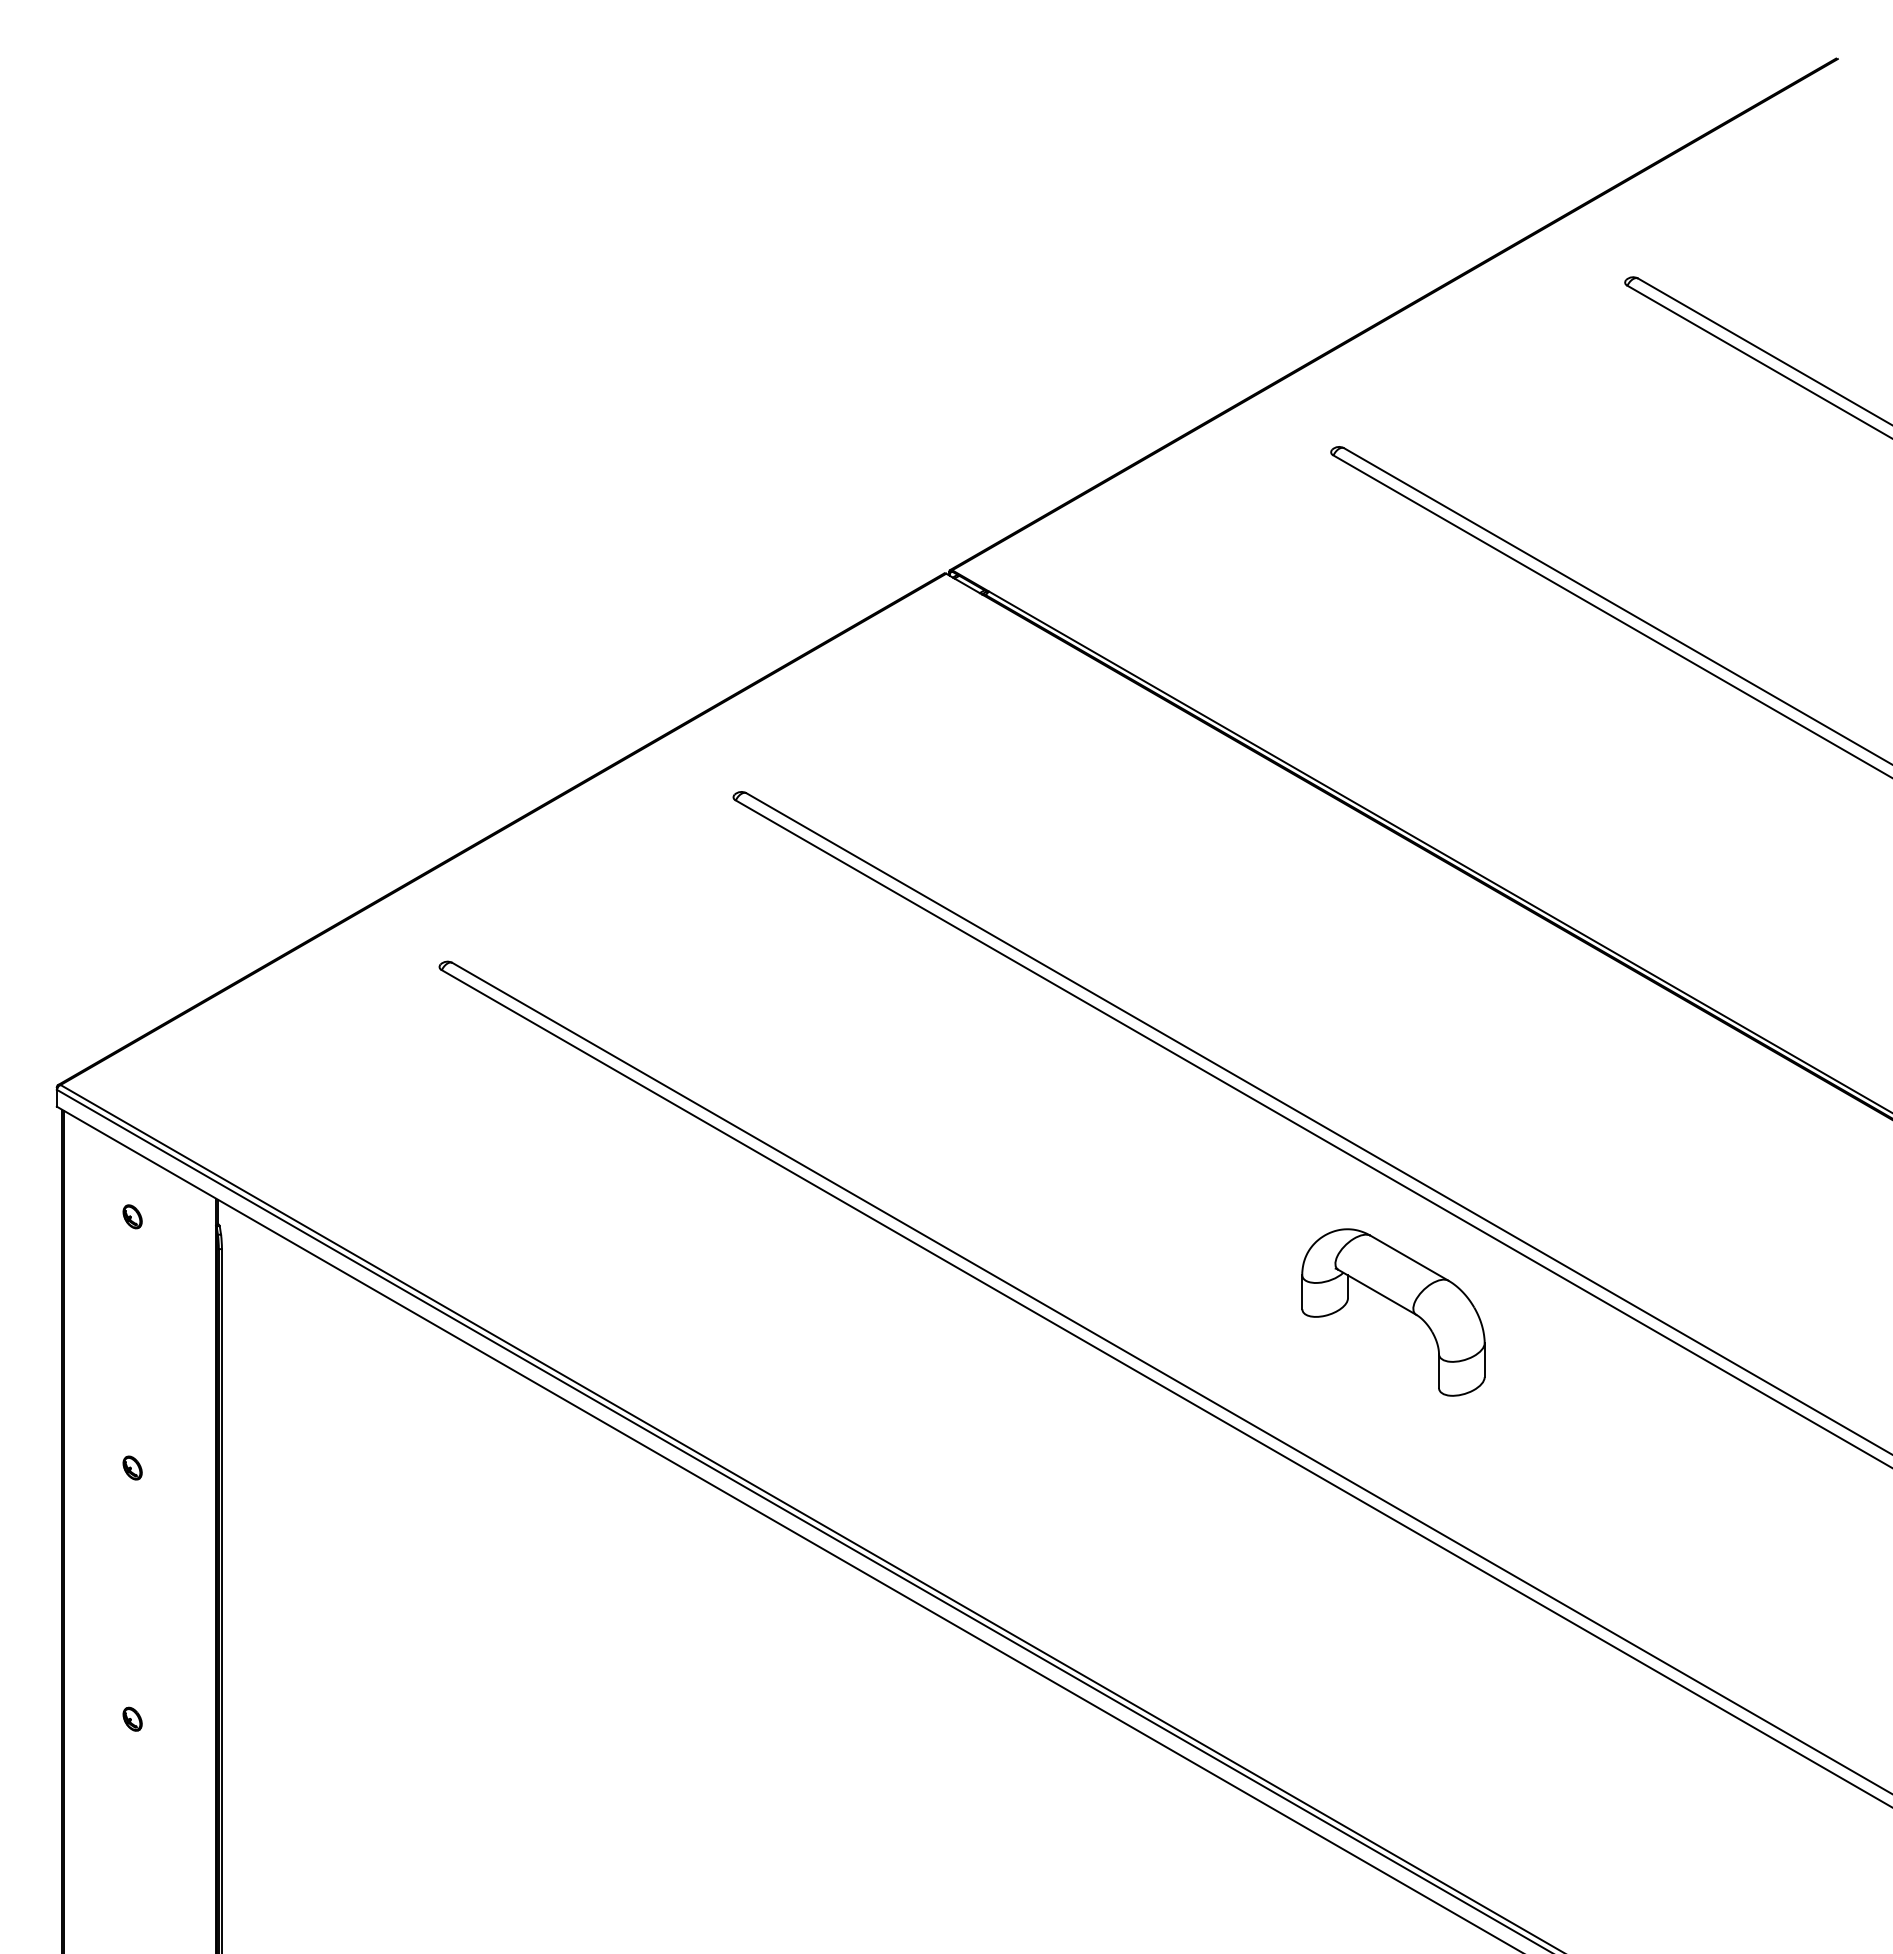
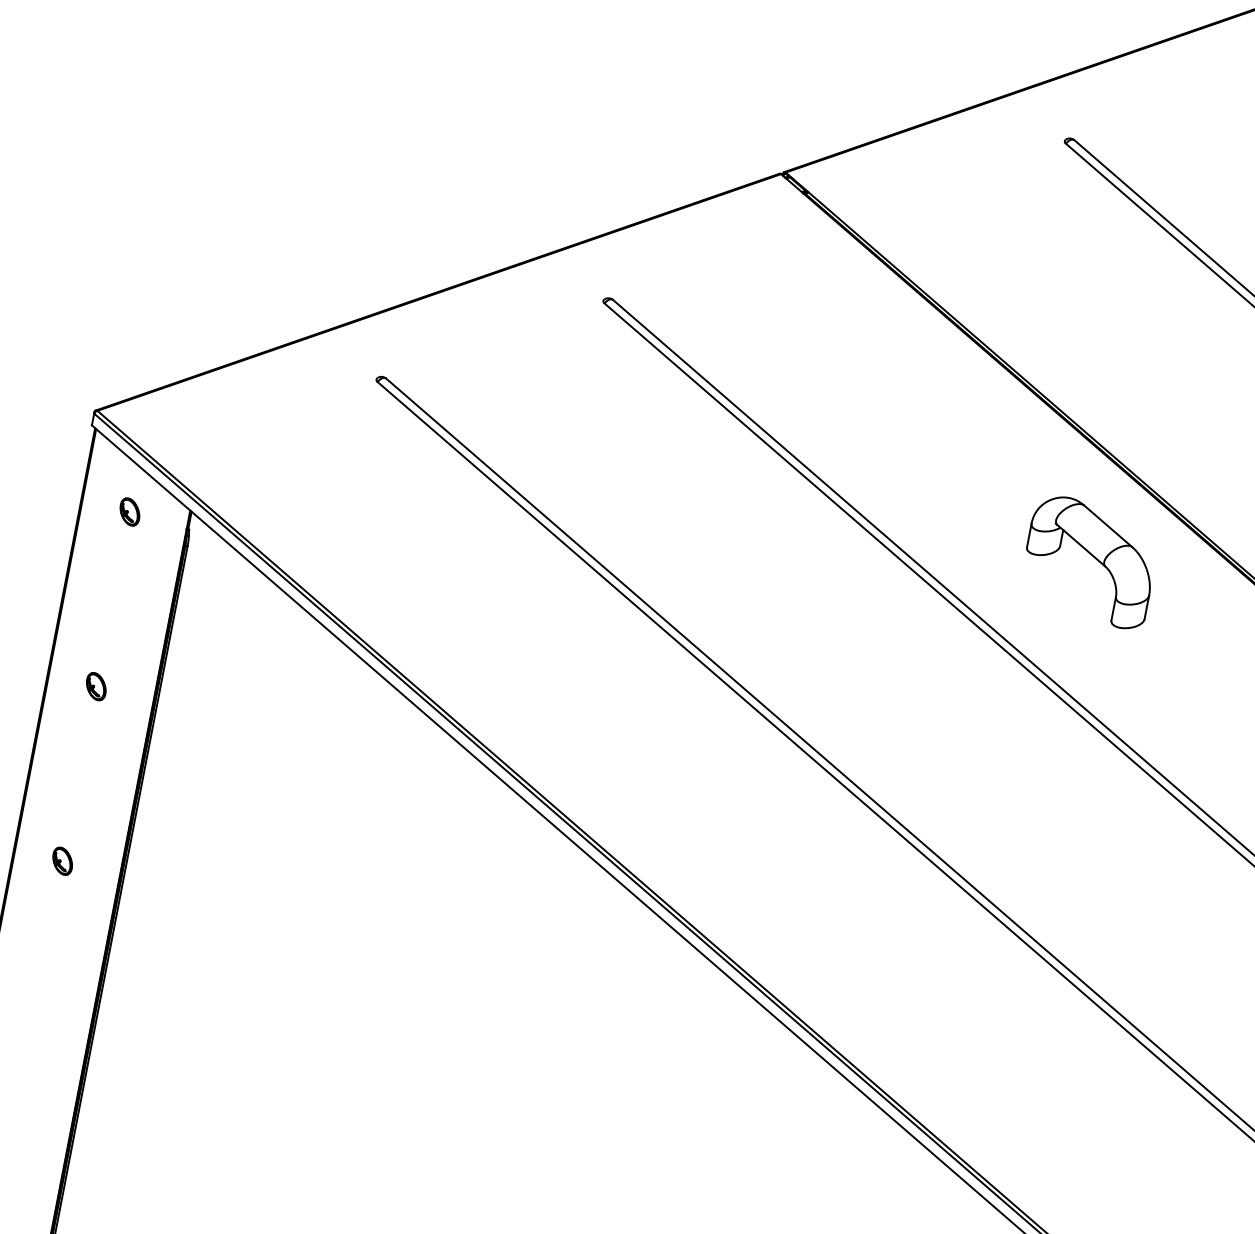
part: (132, 1216) -> (129, 511), size x1.6
part: (1397, 1305) -> (1093, 557), moved
part: (132, 1467) -> (96, 686), size x1.6
part: (132, 1718) -> (62, 860), size x1.6

